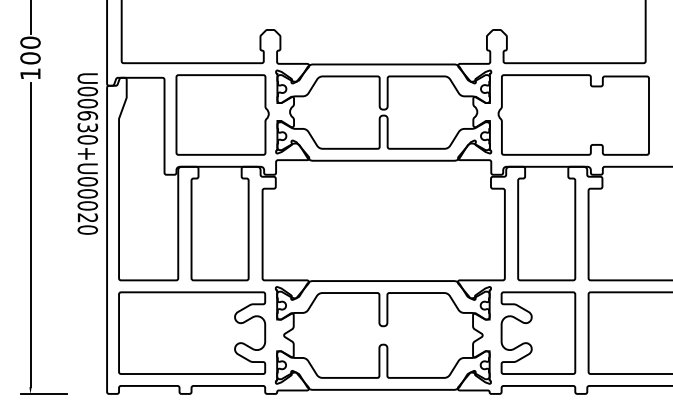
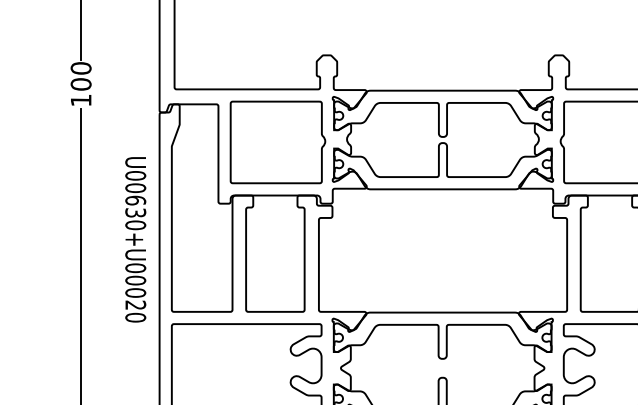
text: (87, 153) -> (135, 239), moved

